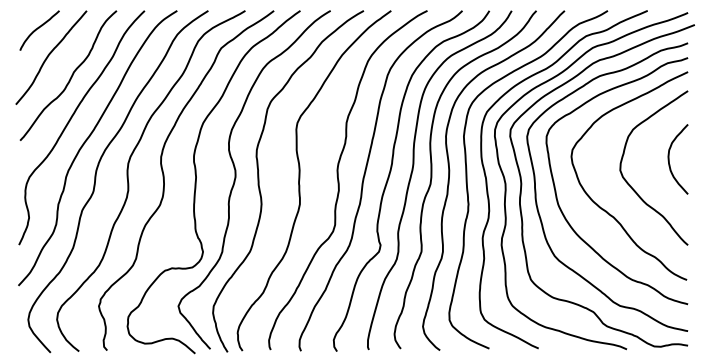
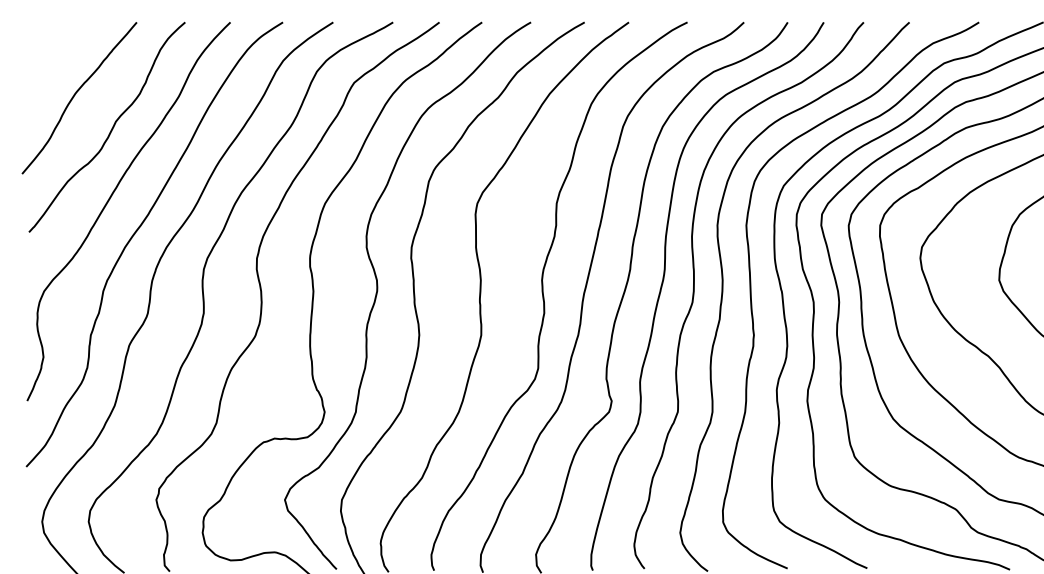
curve: (38, 29) -> (58, 52), removed

